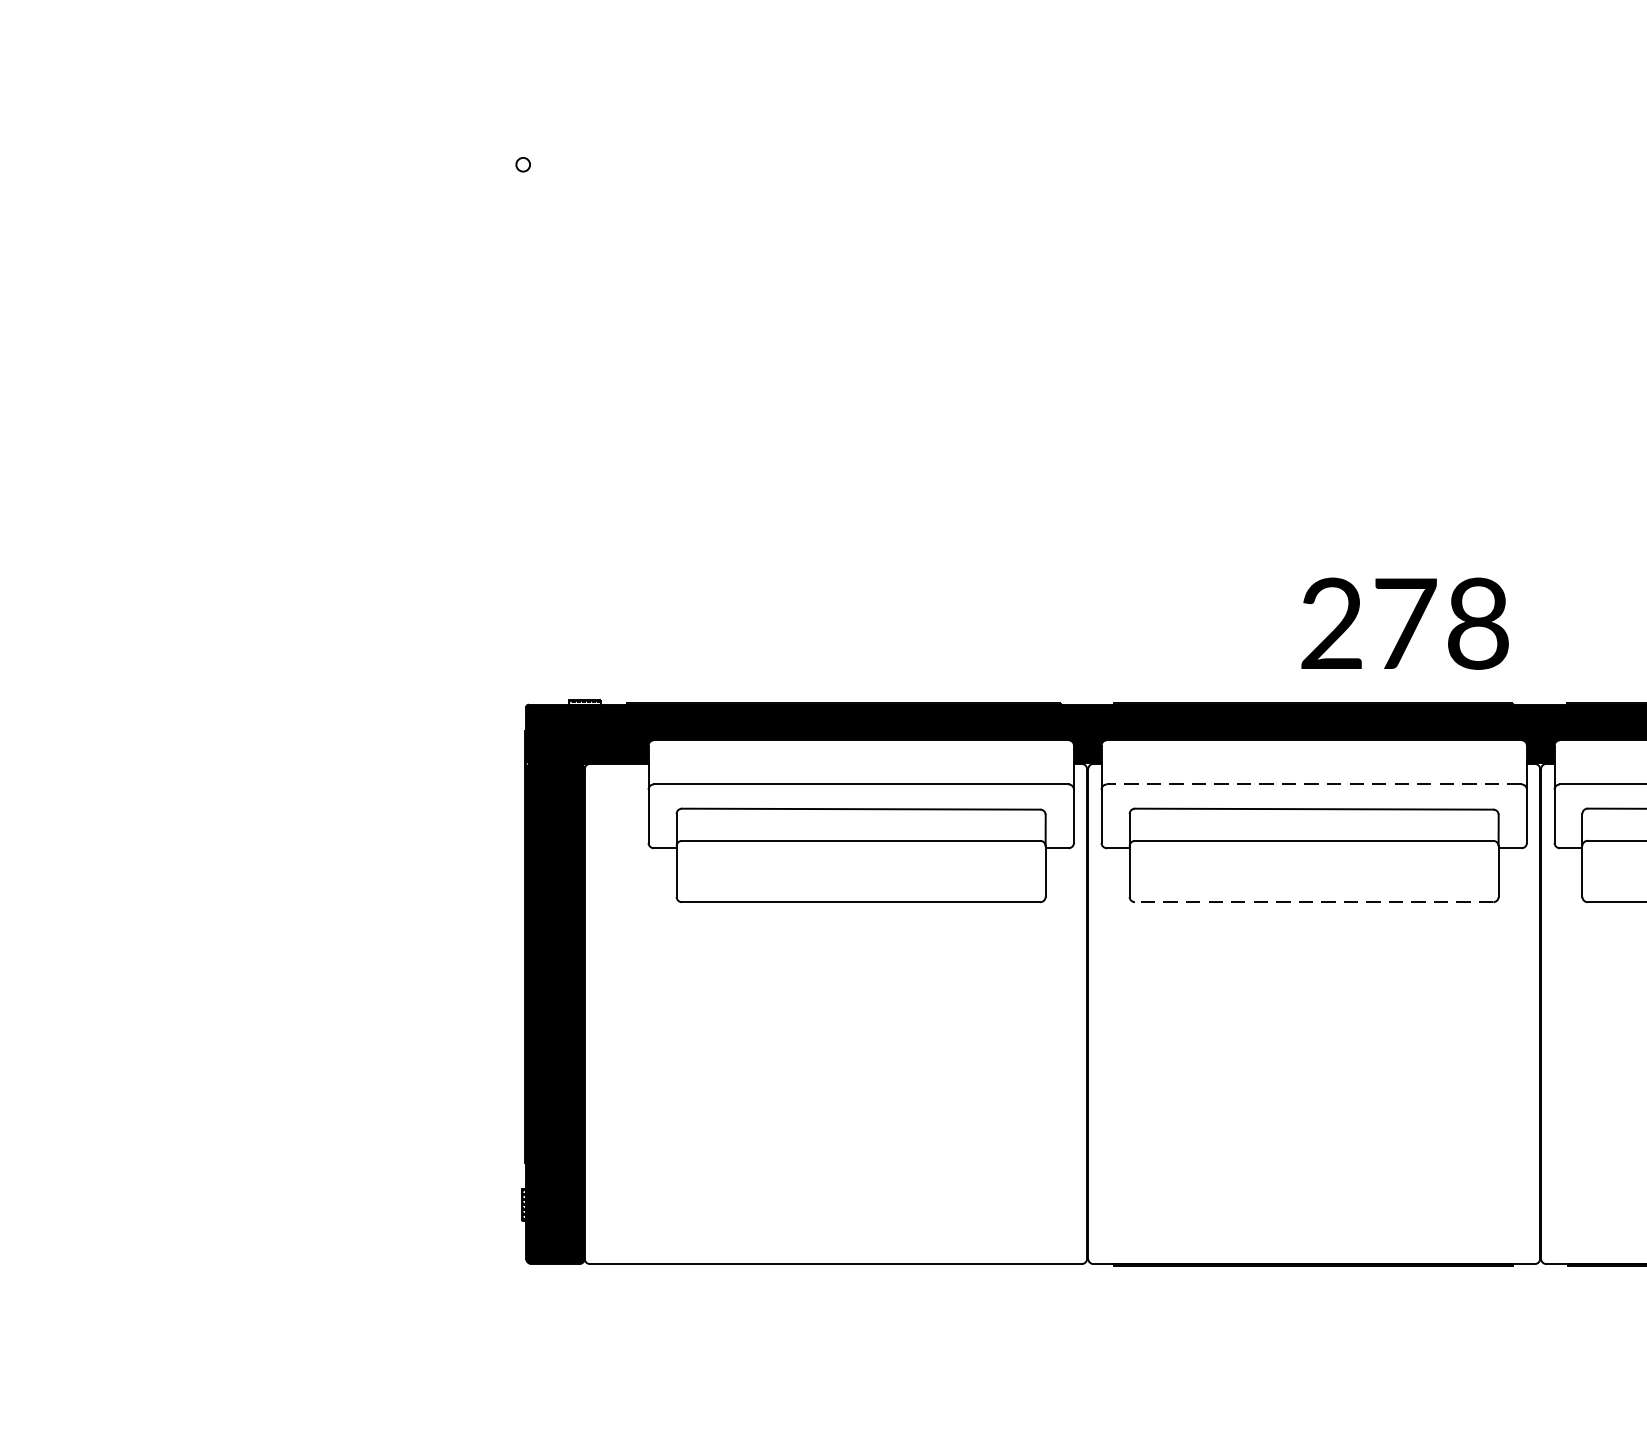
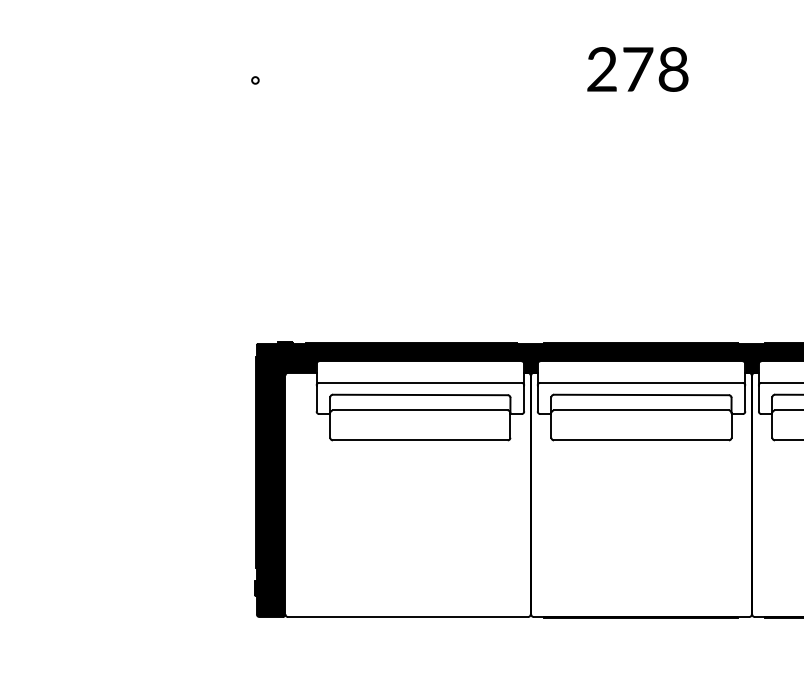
text: (1404, 623) -> (637, 69), moved
line: (1314, 783) -> (641, 382), dashed -> solid
line: (1312, 902) -> (640, 440), dashed -> solid

